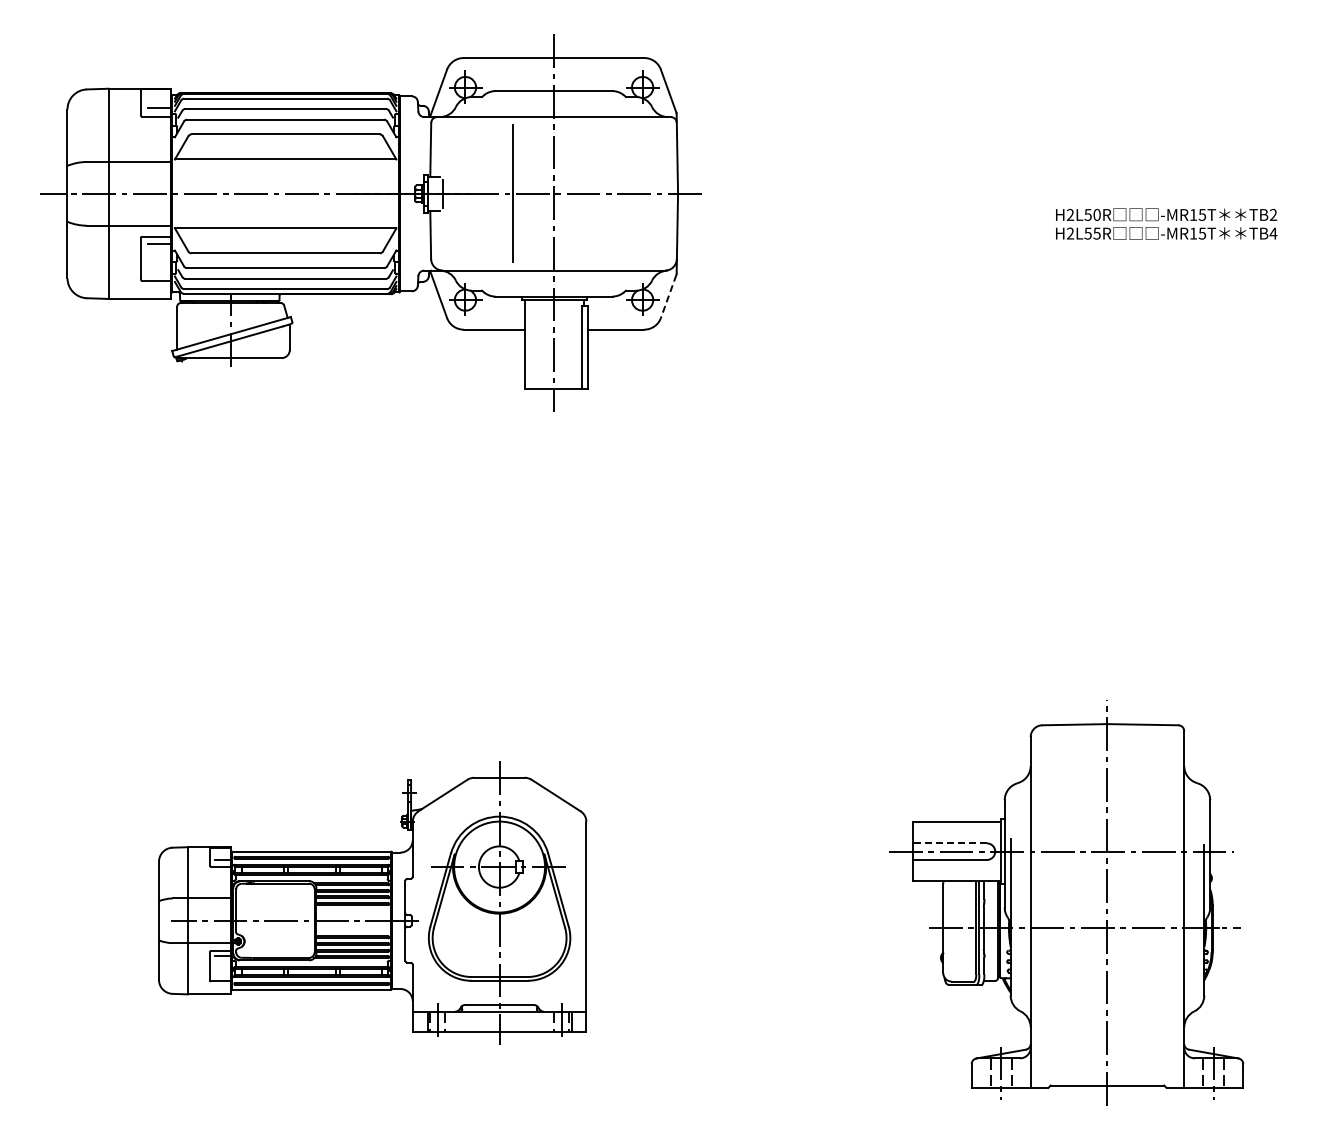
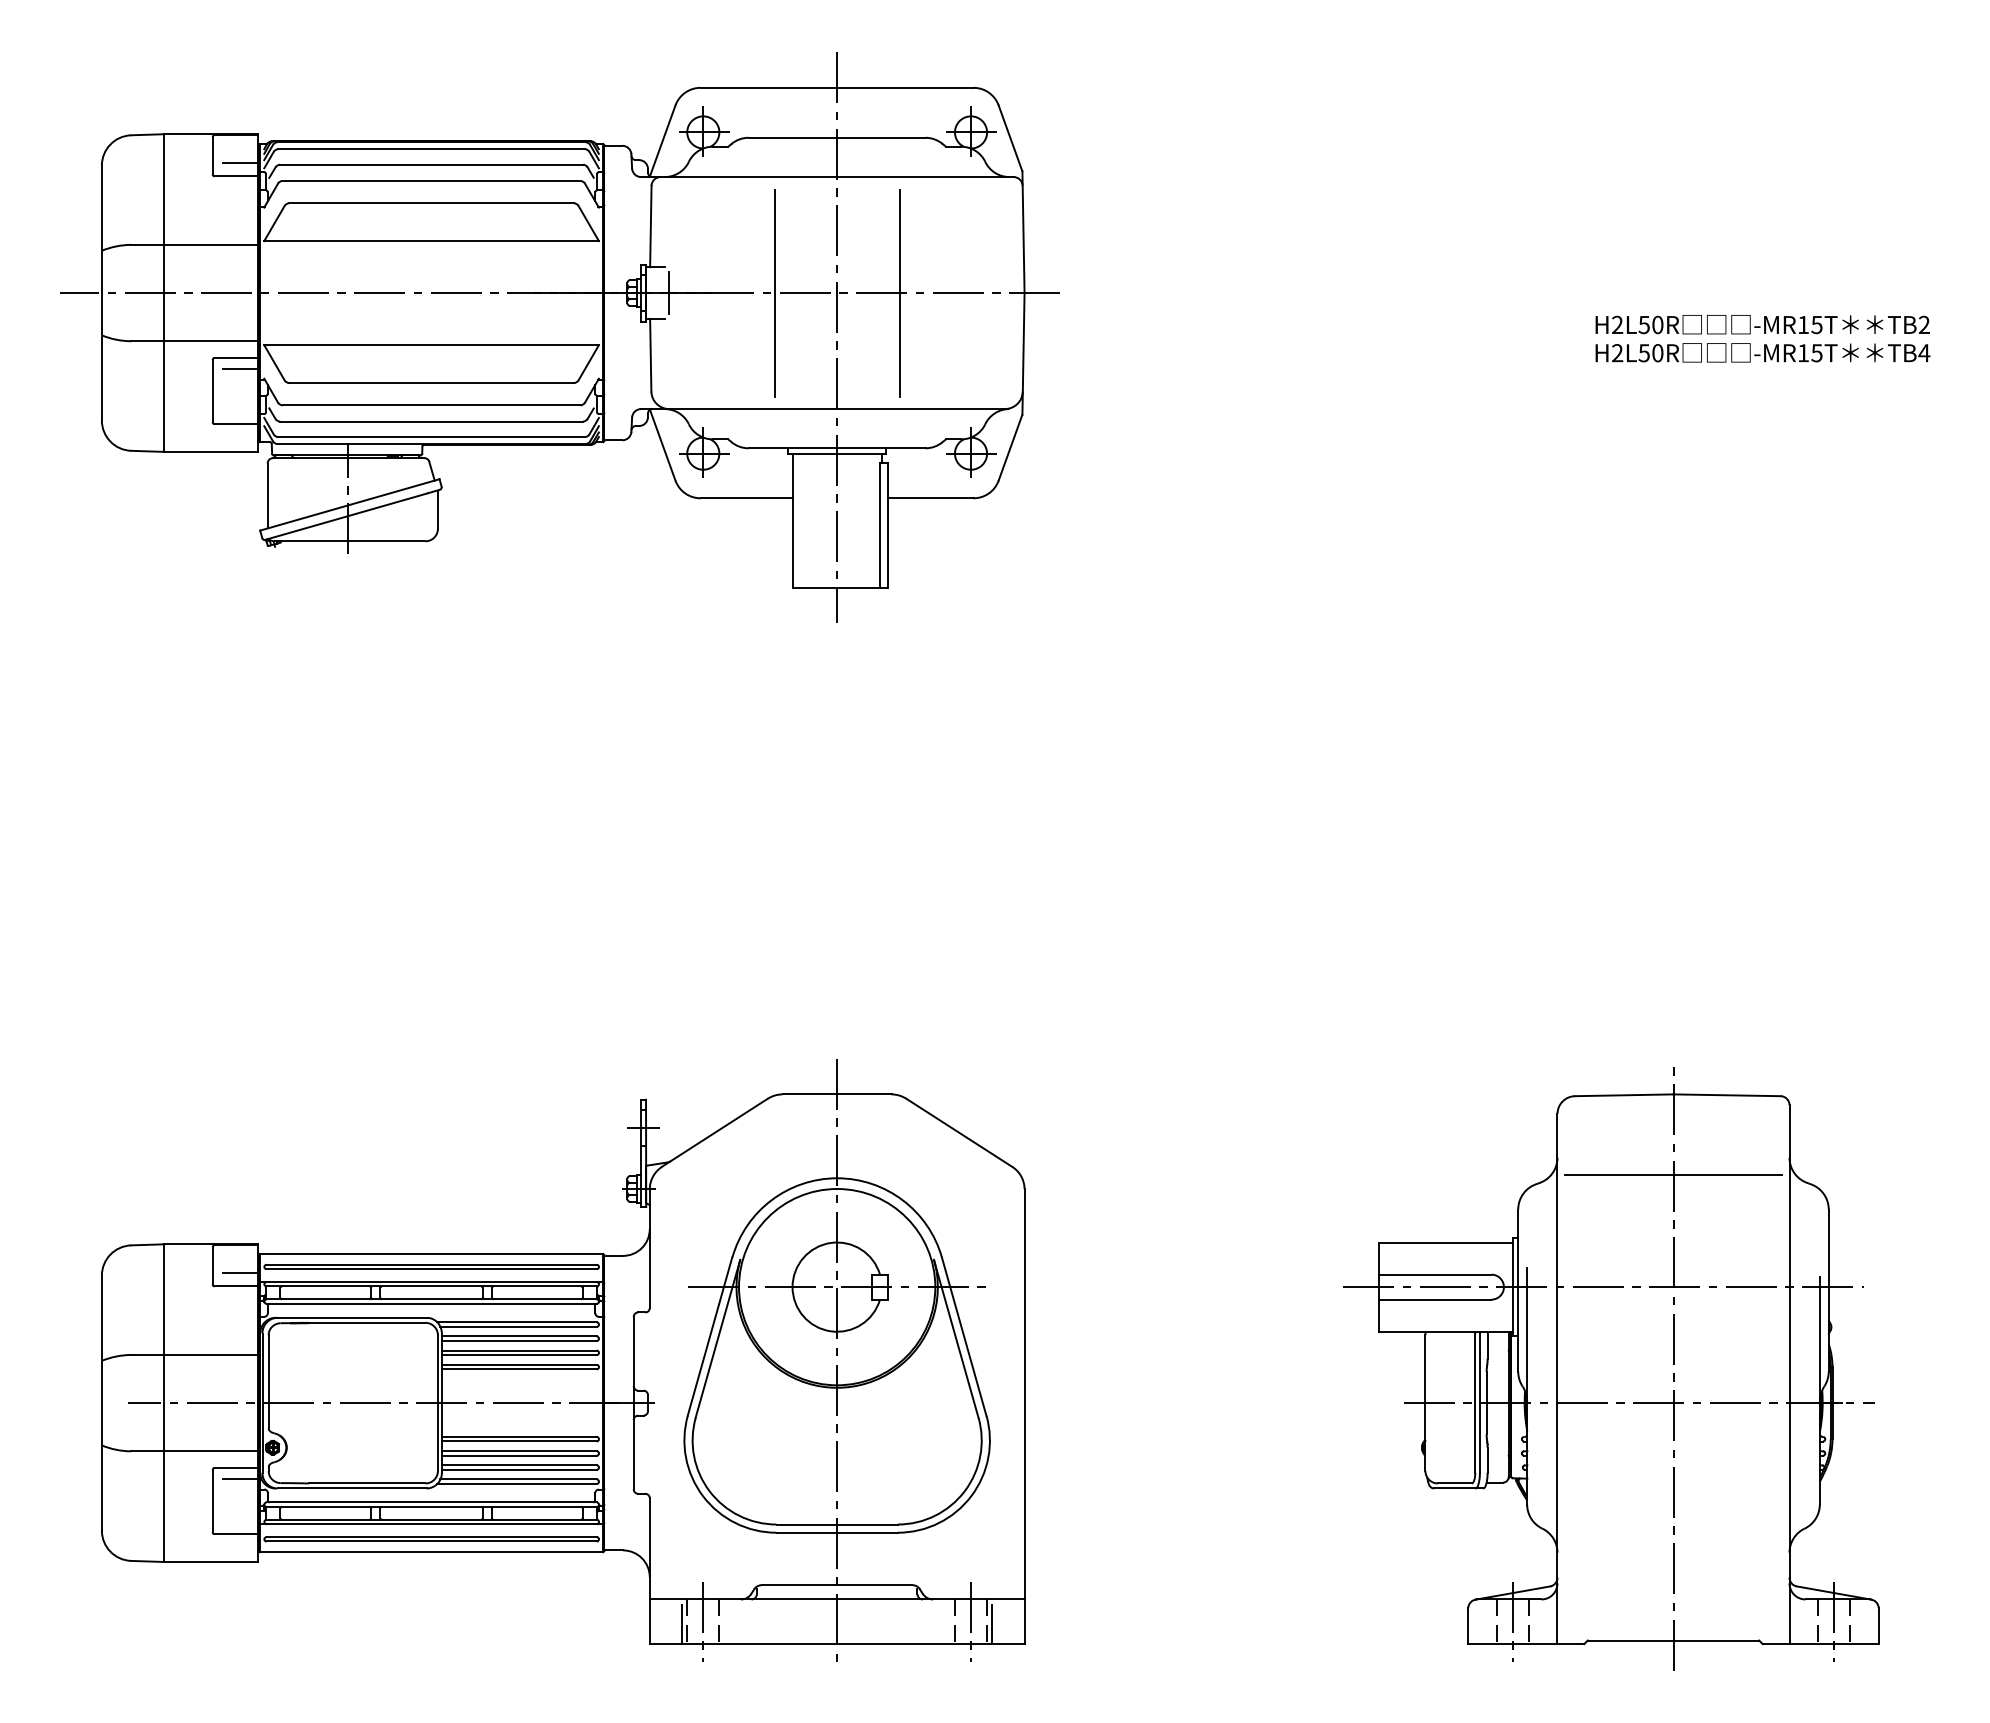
line: (595, 193) -> (899, 292), added
text: (1096, 233) -> (1656, 352), H2L55R -> H2L50R
line: (668, 296) -> (1010, 448), dashed -> solid
line: (1107, 777) -> (1673, 1175), added
line: (949, 843) -> (1434, 1274), dashed -> solid
part: (372, 902) -> (562, 1363), size x1.43

